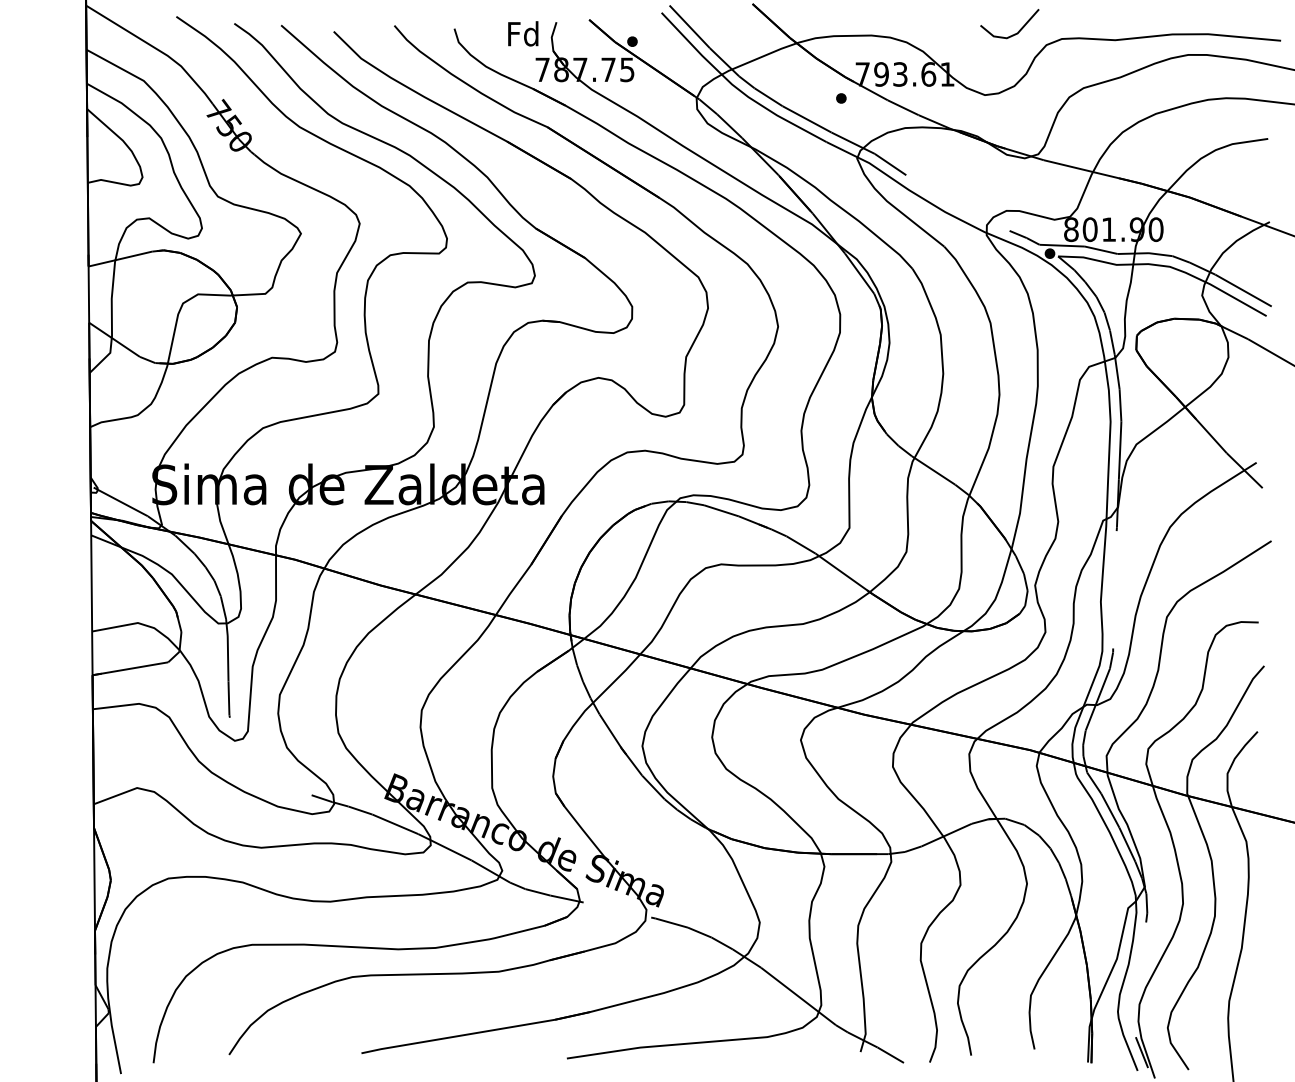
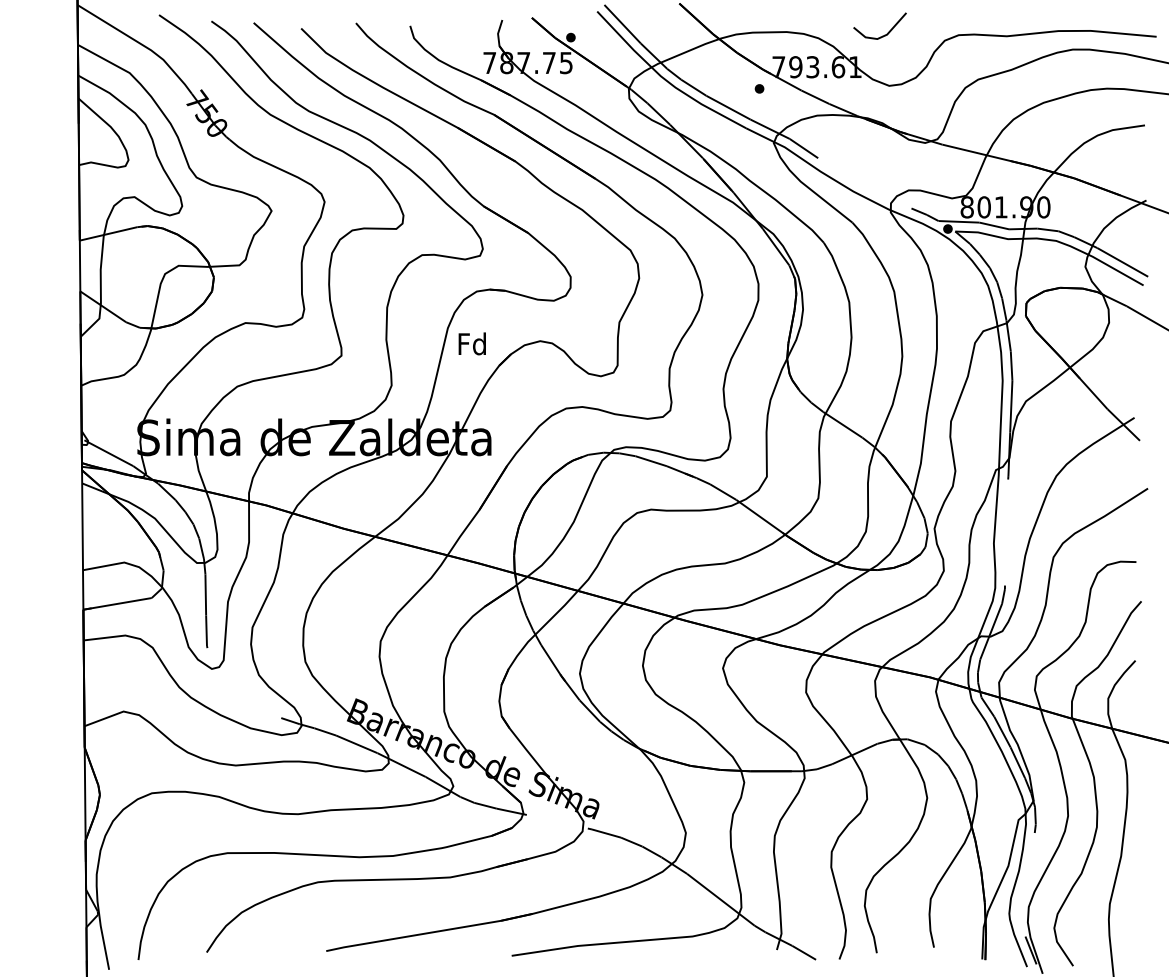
text: (523, 33) -> (472, 343), moved
line: (1014, 33) -> (884, 34), moved

